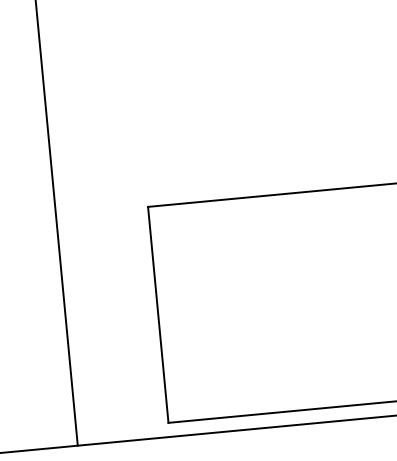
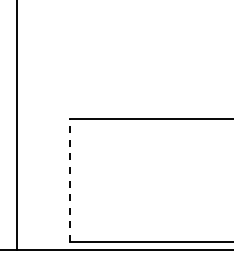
line: (157, 313) -> (69, 179), solid -> dashed

